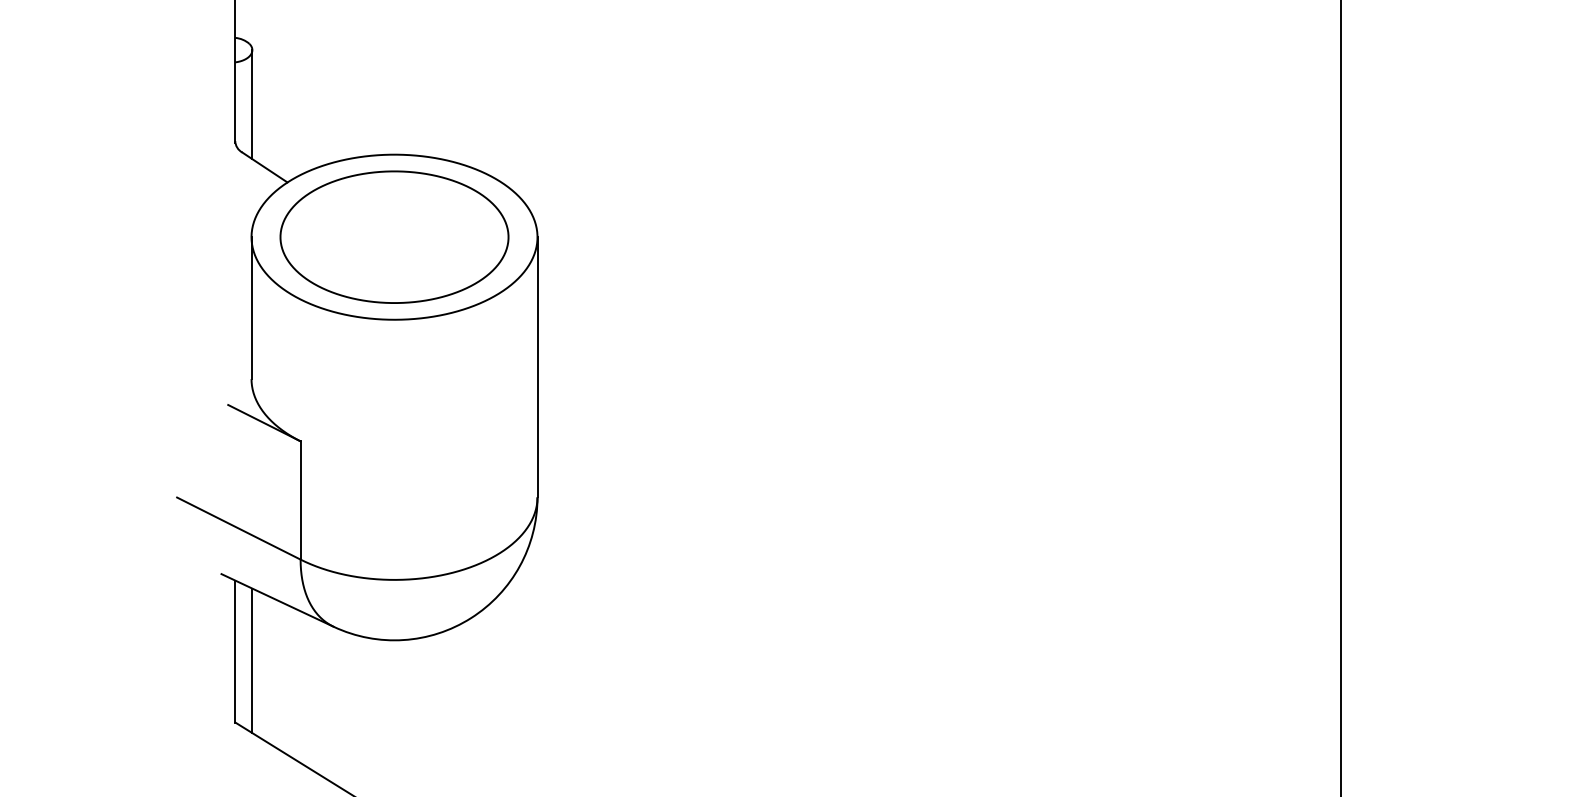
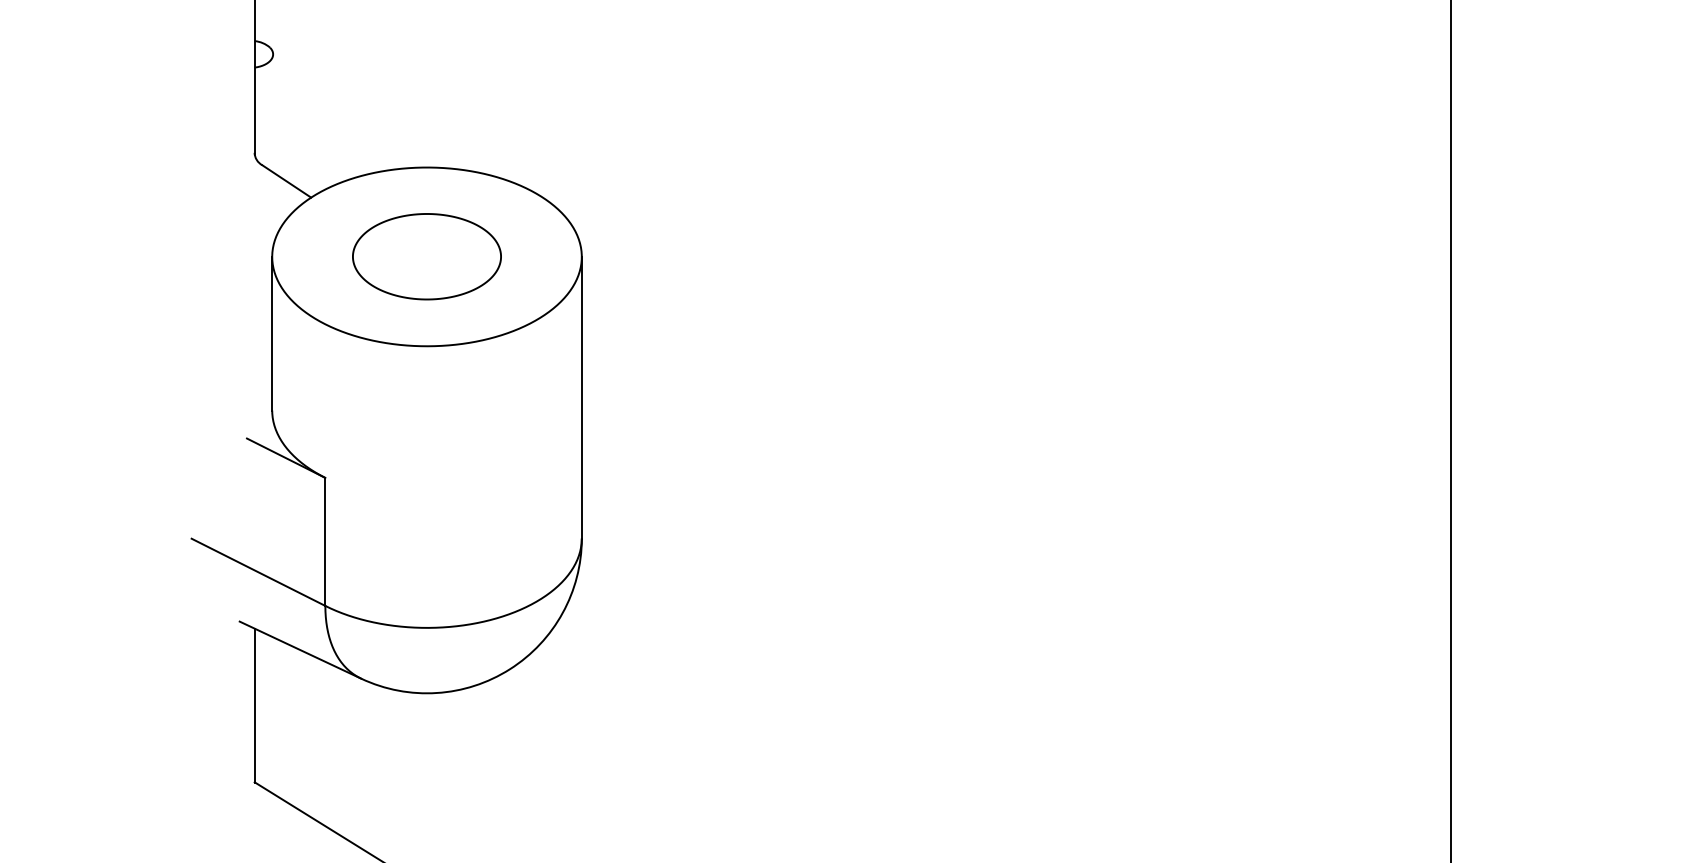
line: (252, 104) -> (273, 113), removed
part: (394, 236) -> (426, 256), size x0.6
line: (252, 660) -> (273, 715), removed

